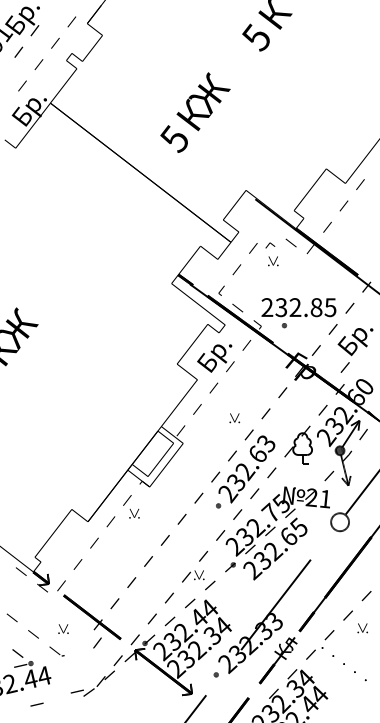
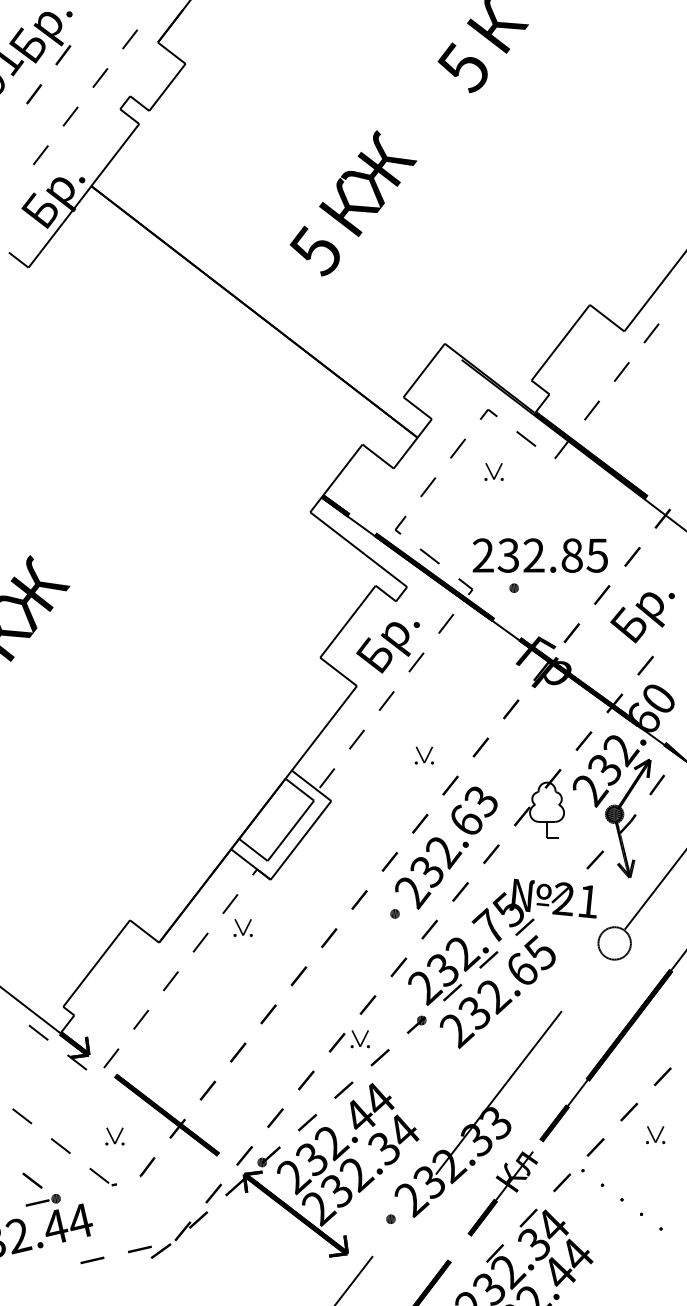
part: (270, 245) -> (488, 414), moved
line: (344, 367) -> (644, 665), moved
line: (97, 642) -> (147, 1166), moved
line: (36, 704) -> (91, 1260), moved

